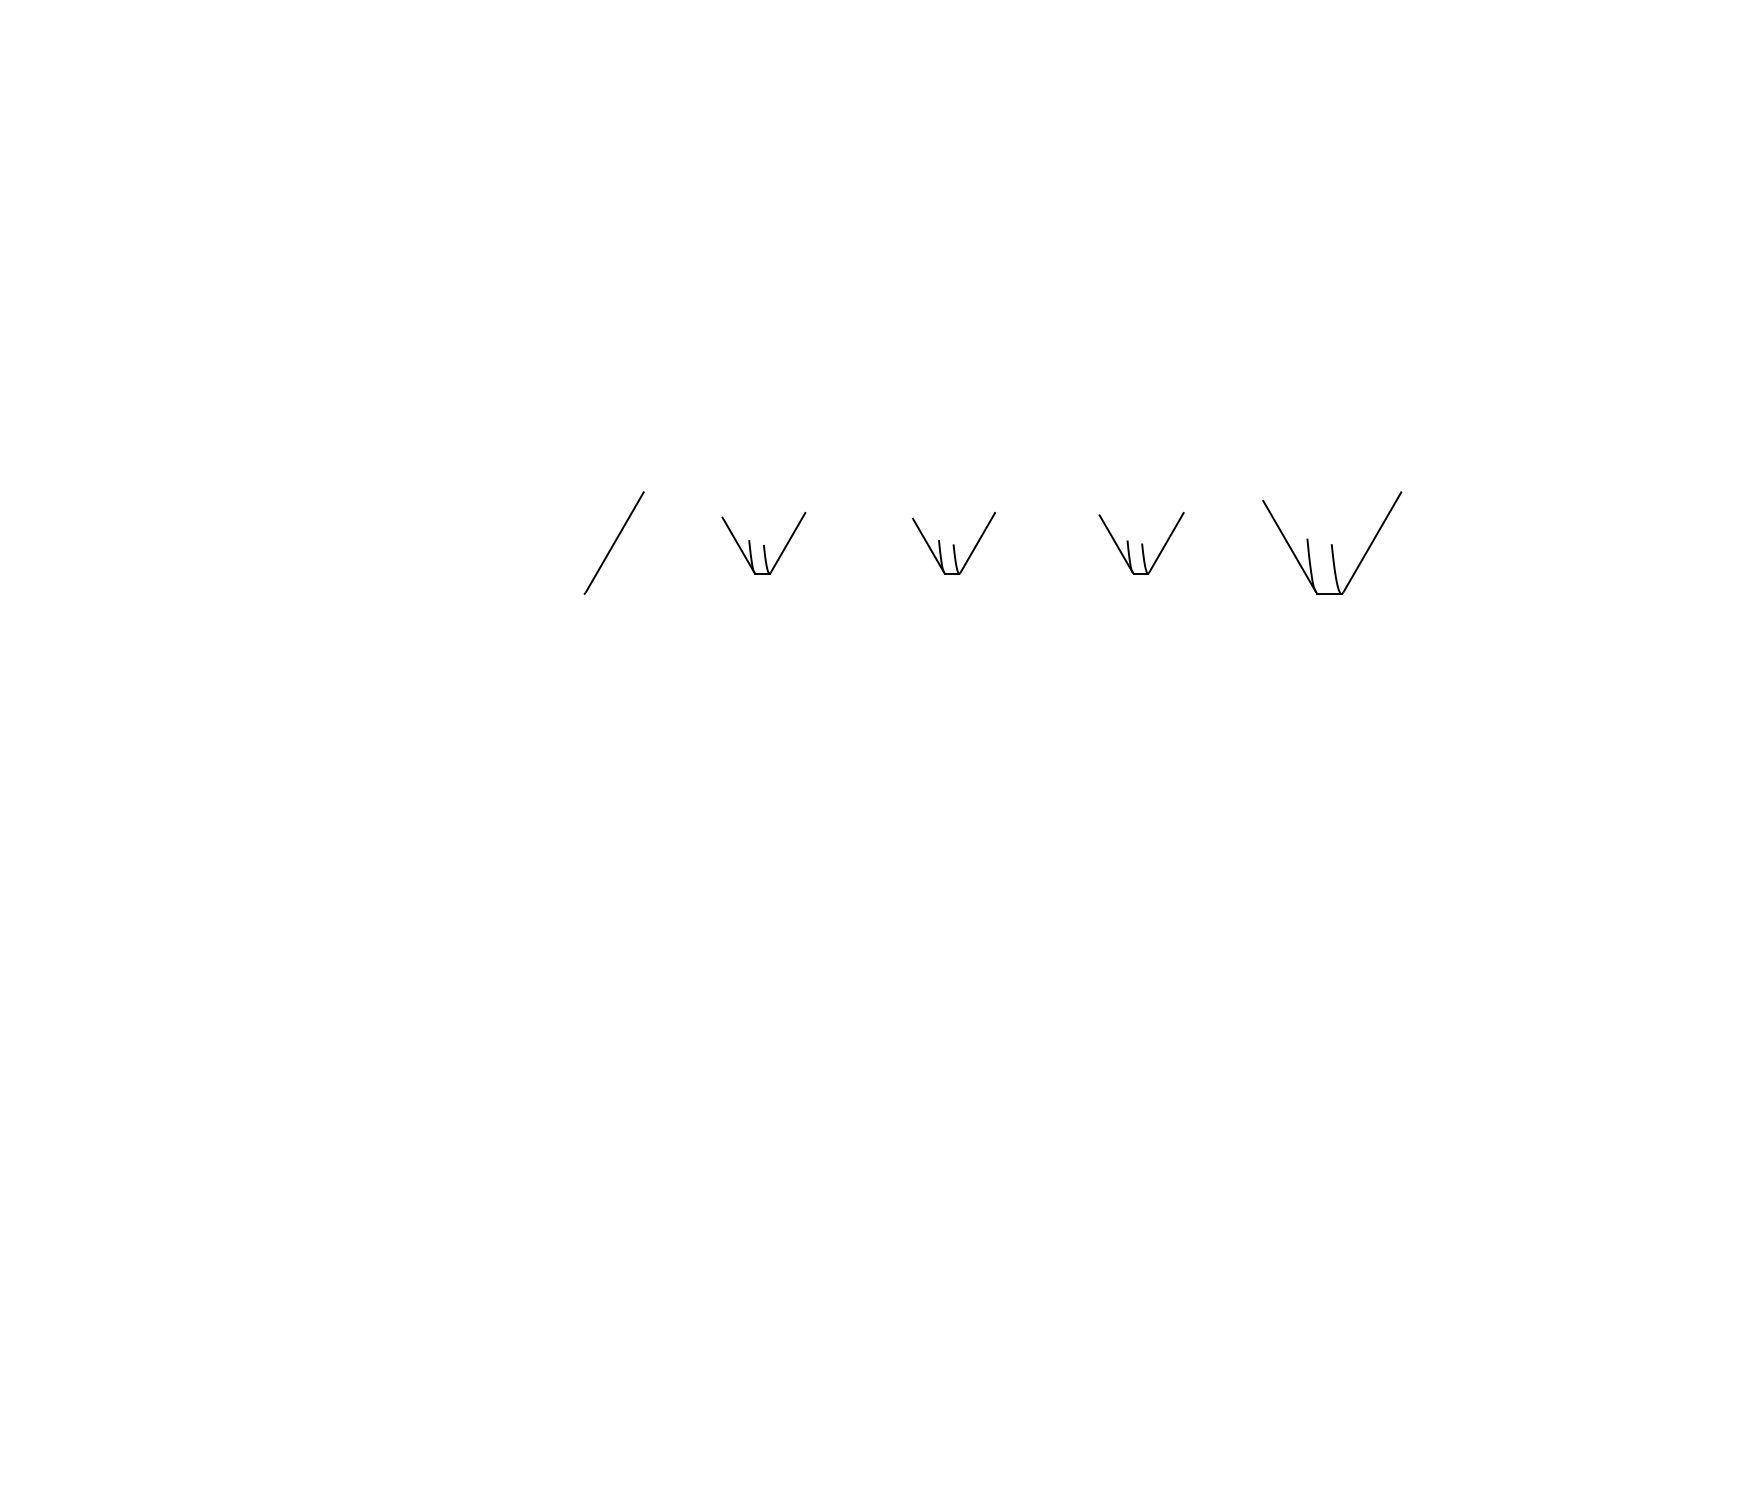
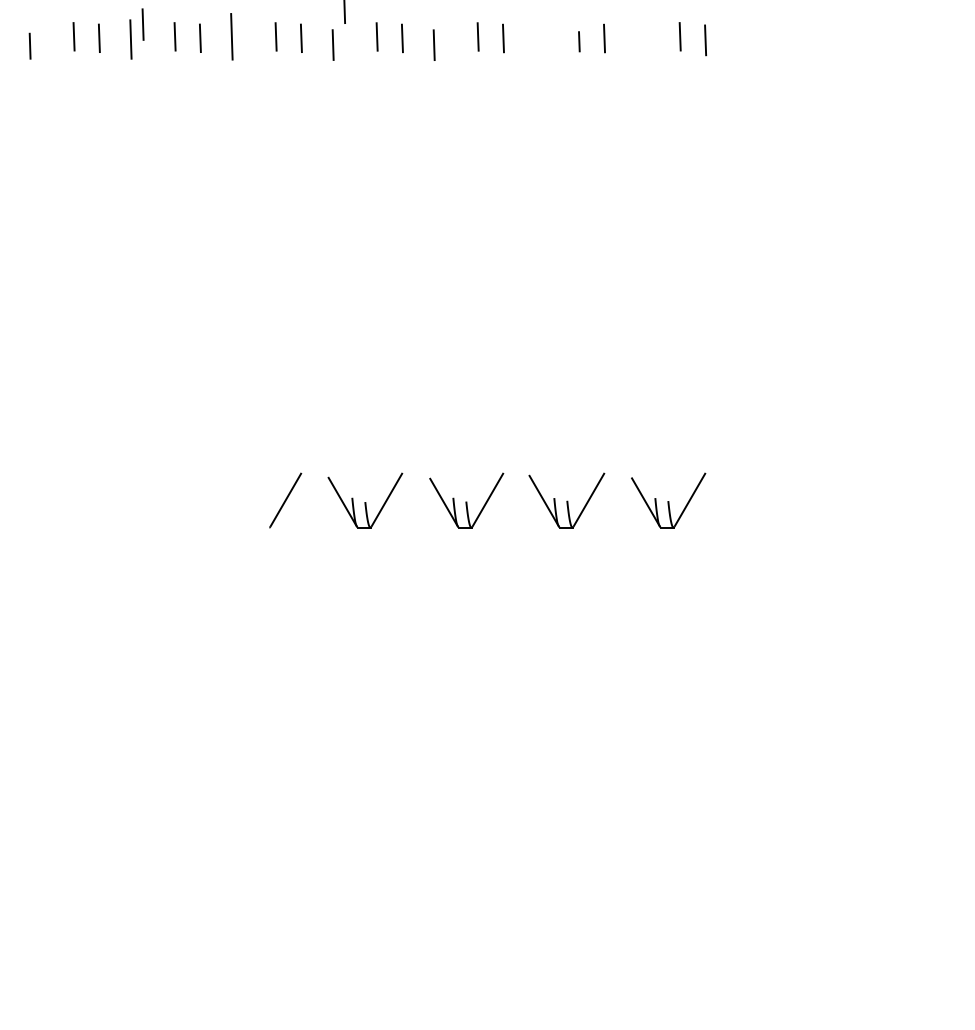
part: (764, 543) -> (365, 500), size x1.67
part: (953, 543) -> (466, 500), size x1.67
part: (1140, 543) -> (566, 500), size x1.67

